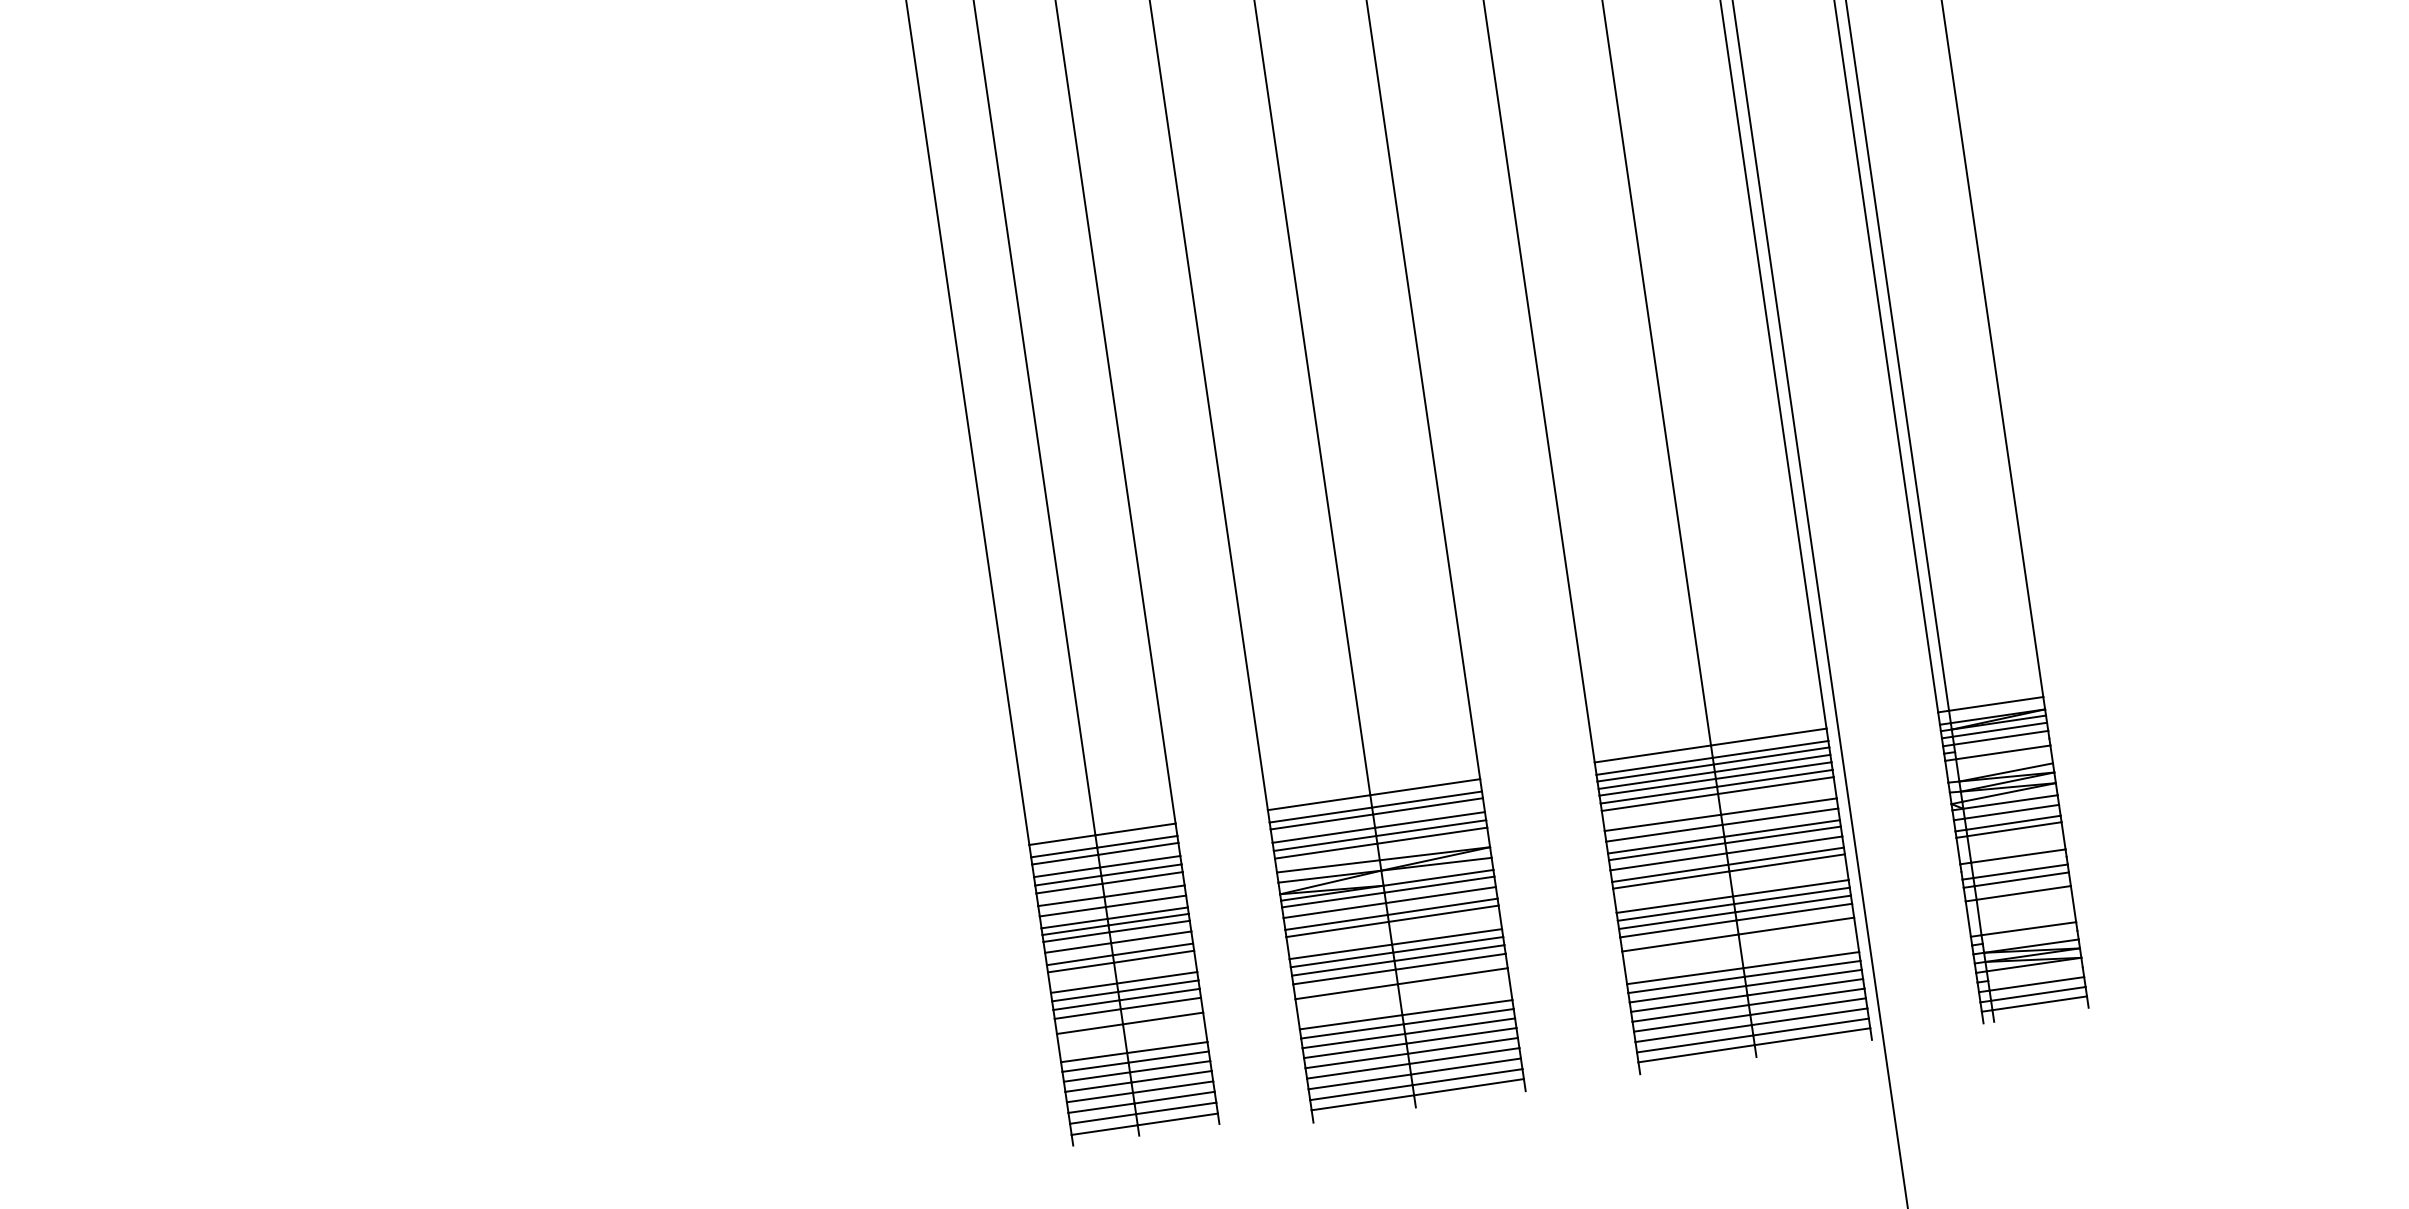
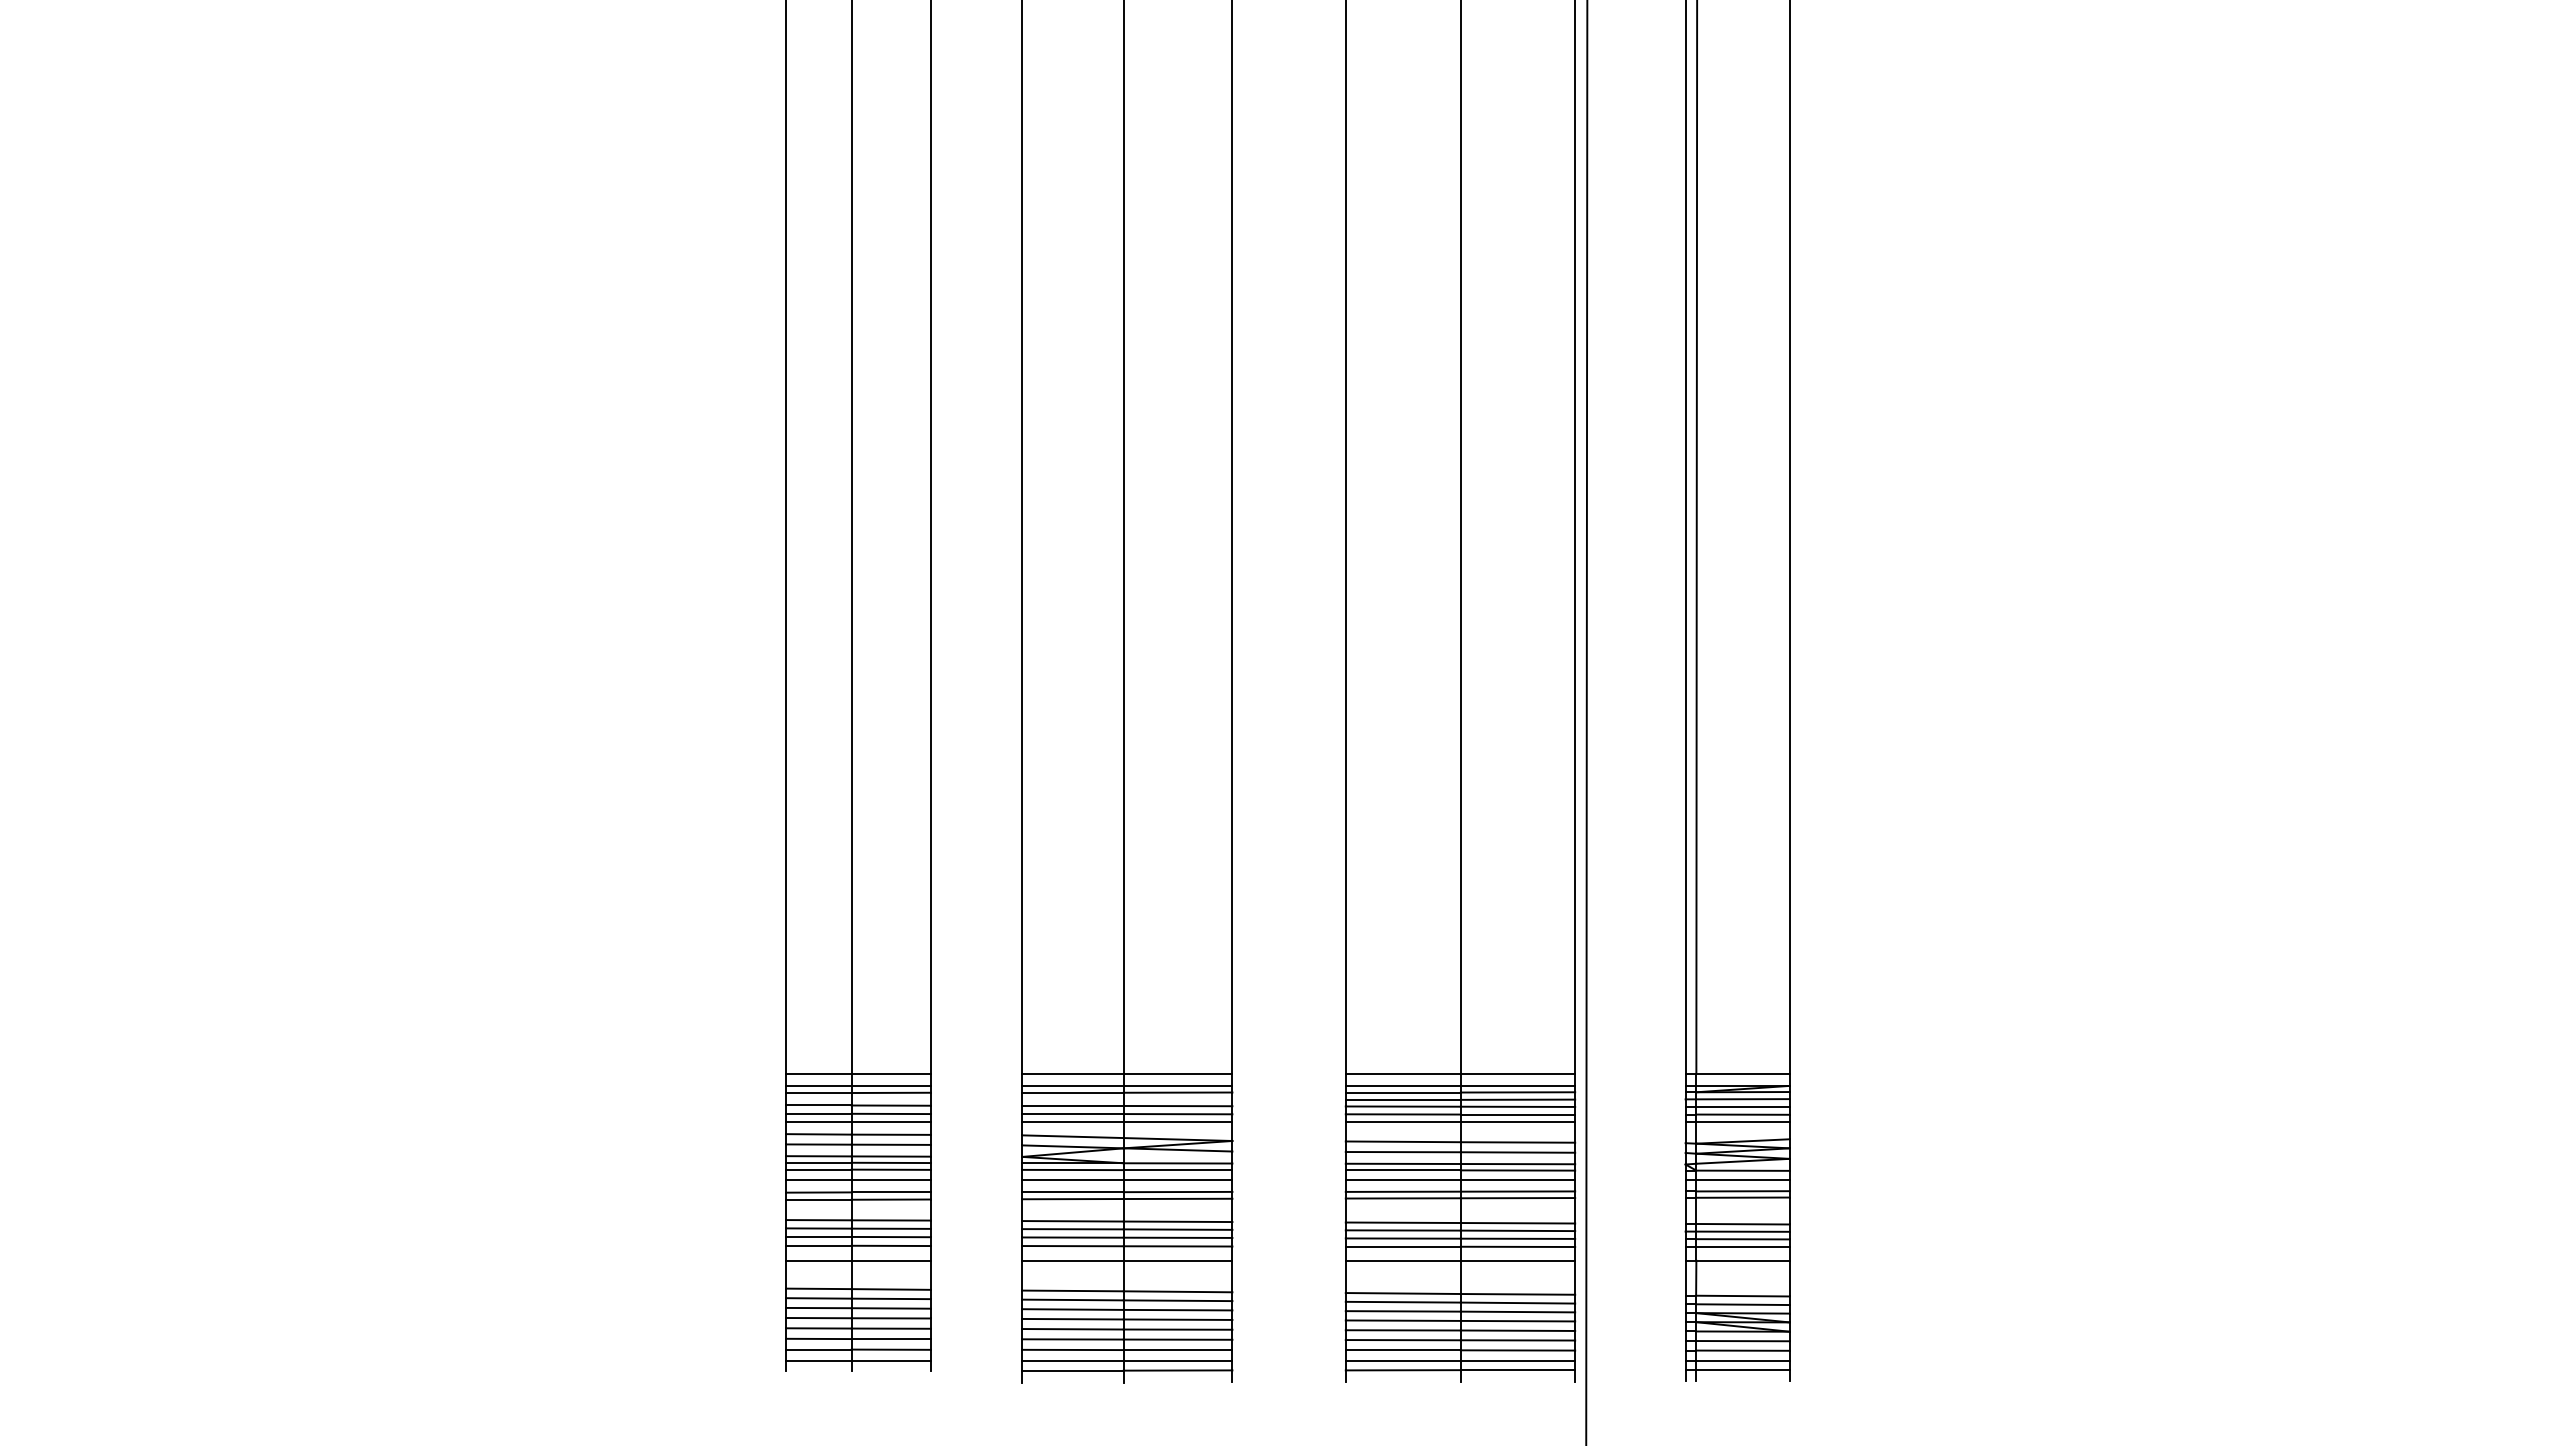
line: (2001, 745) -> (1742, 1114), added
line: (2013, 864) -> (1737, 1231), added
line: (2029, 937) -> (1742, 1304), added
line: (2035, 974) -> (1742, 1341), added

